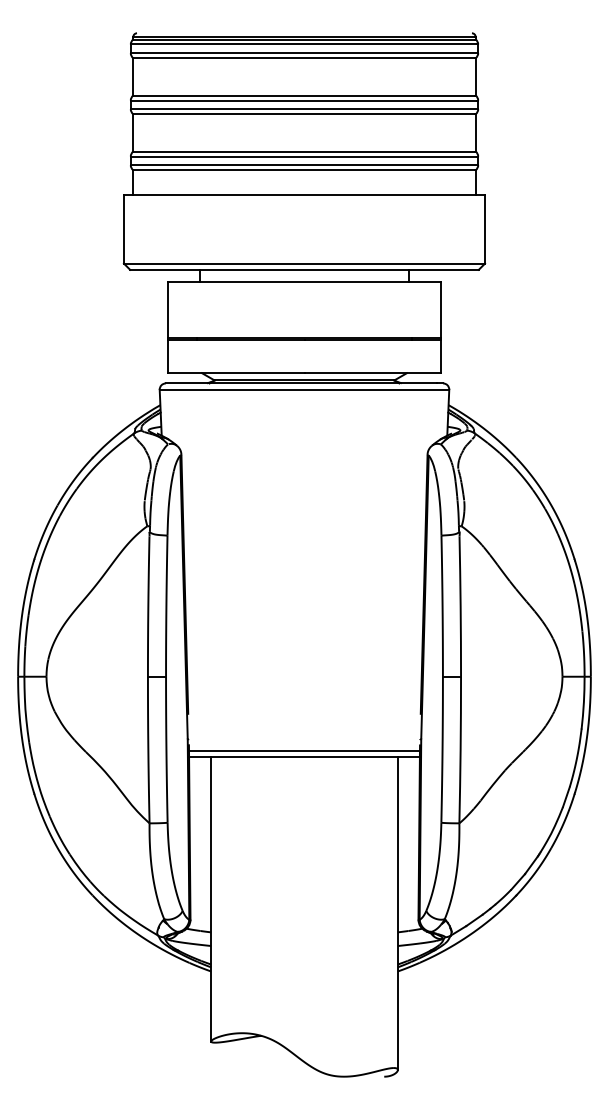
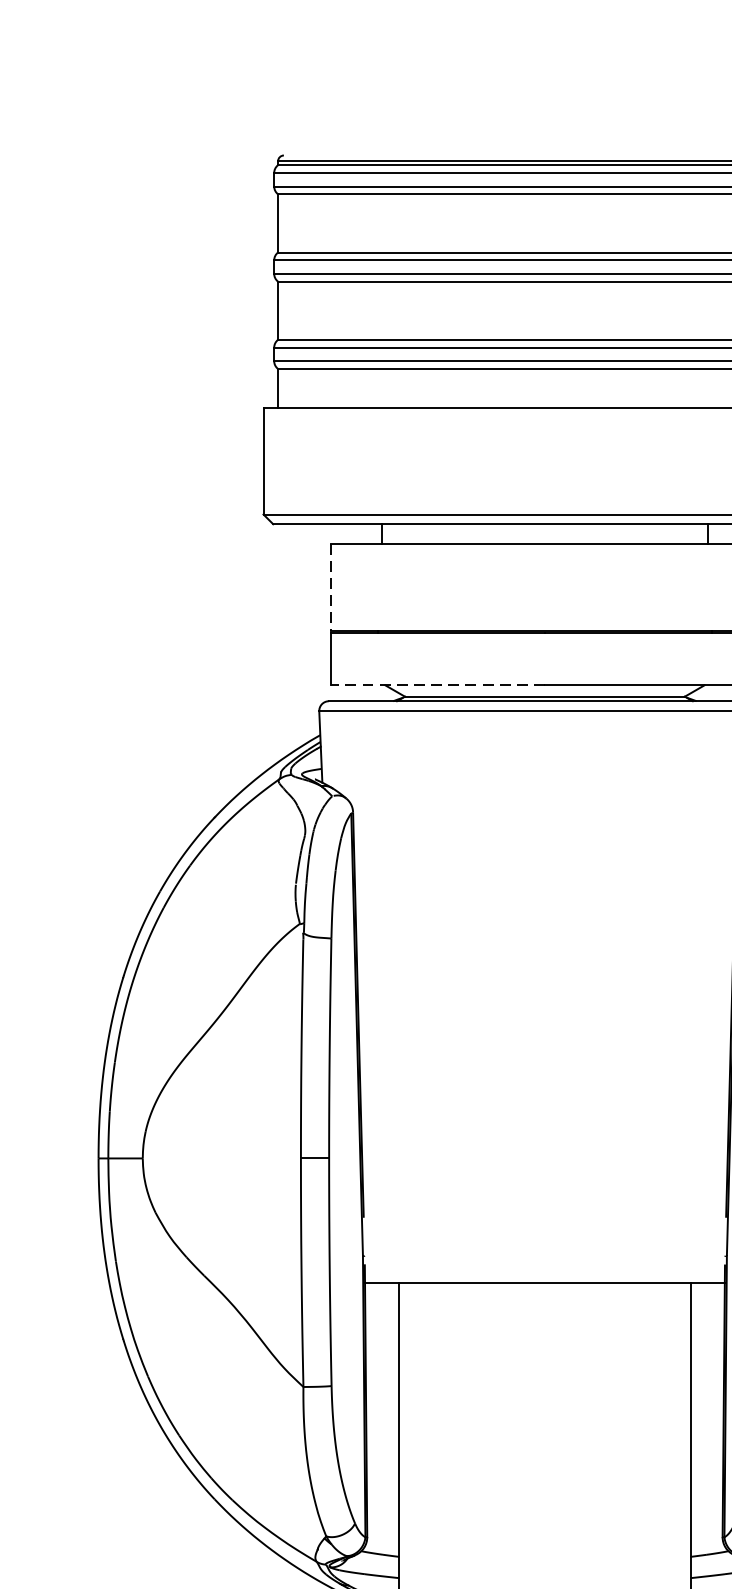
line: (167, 310) -> (331, 587), solid -> dashed
line: (235, 373) -> (437, 685), solid -> dashed
line: (304, 750) -> (544, 1273), removed

